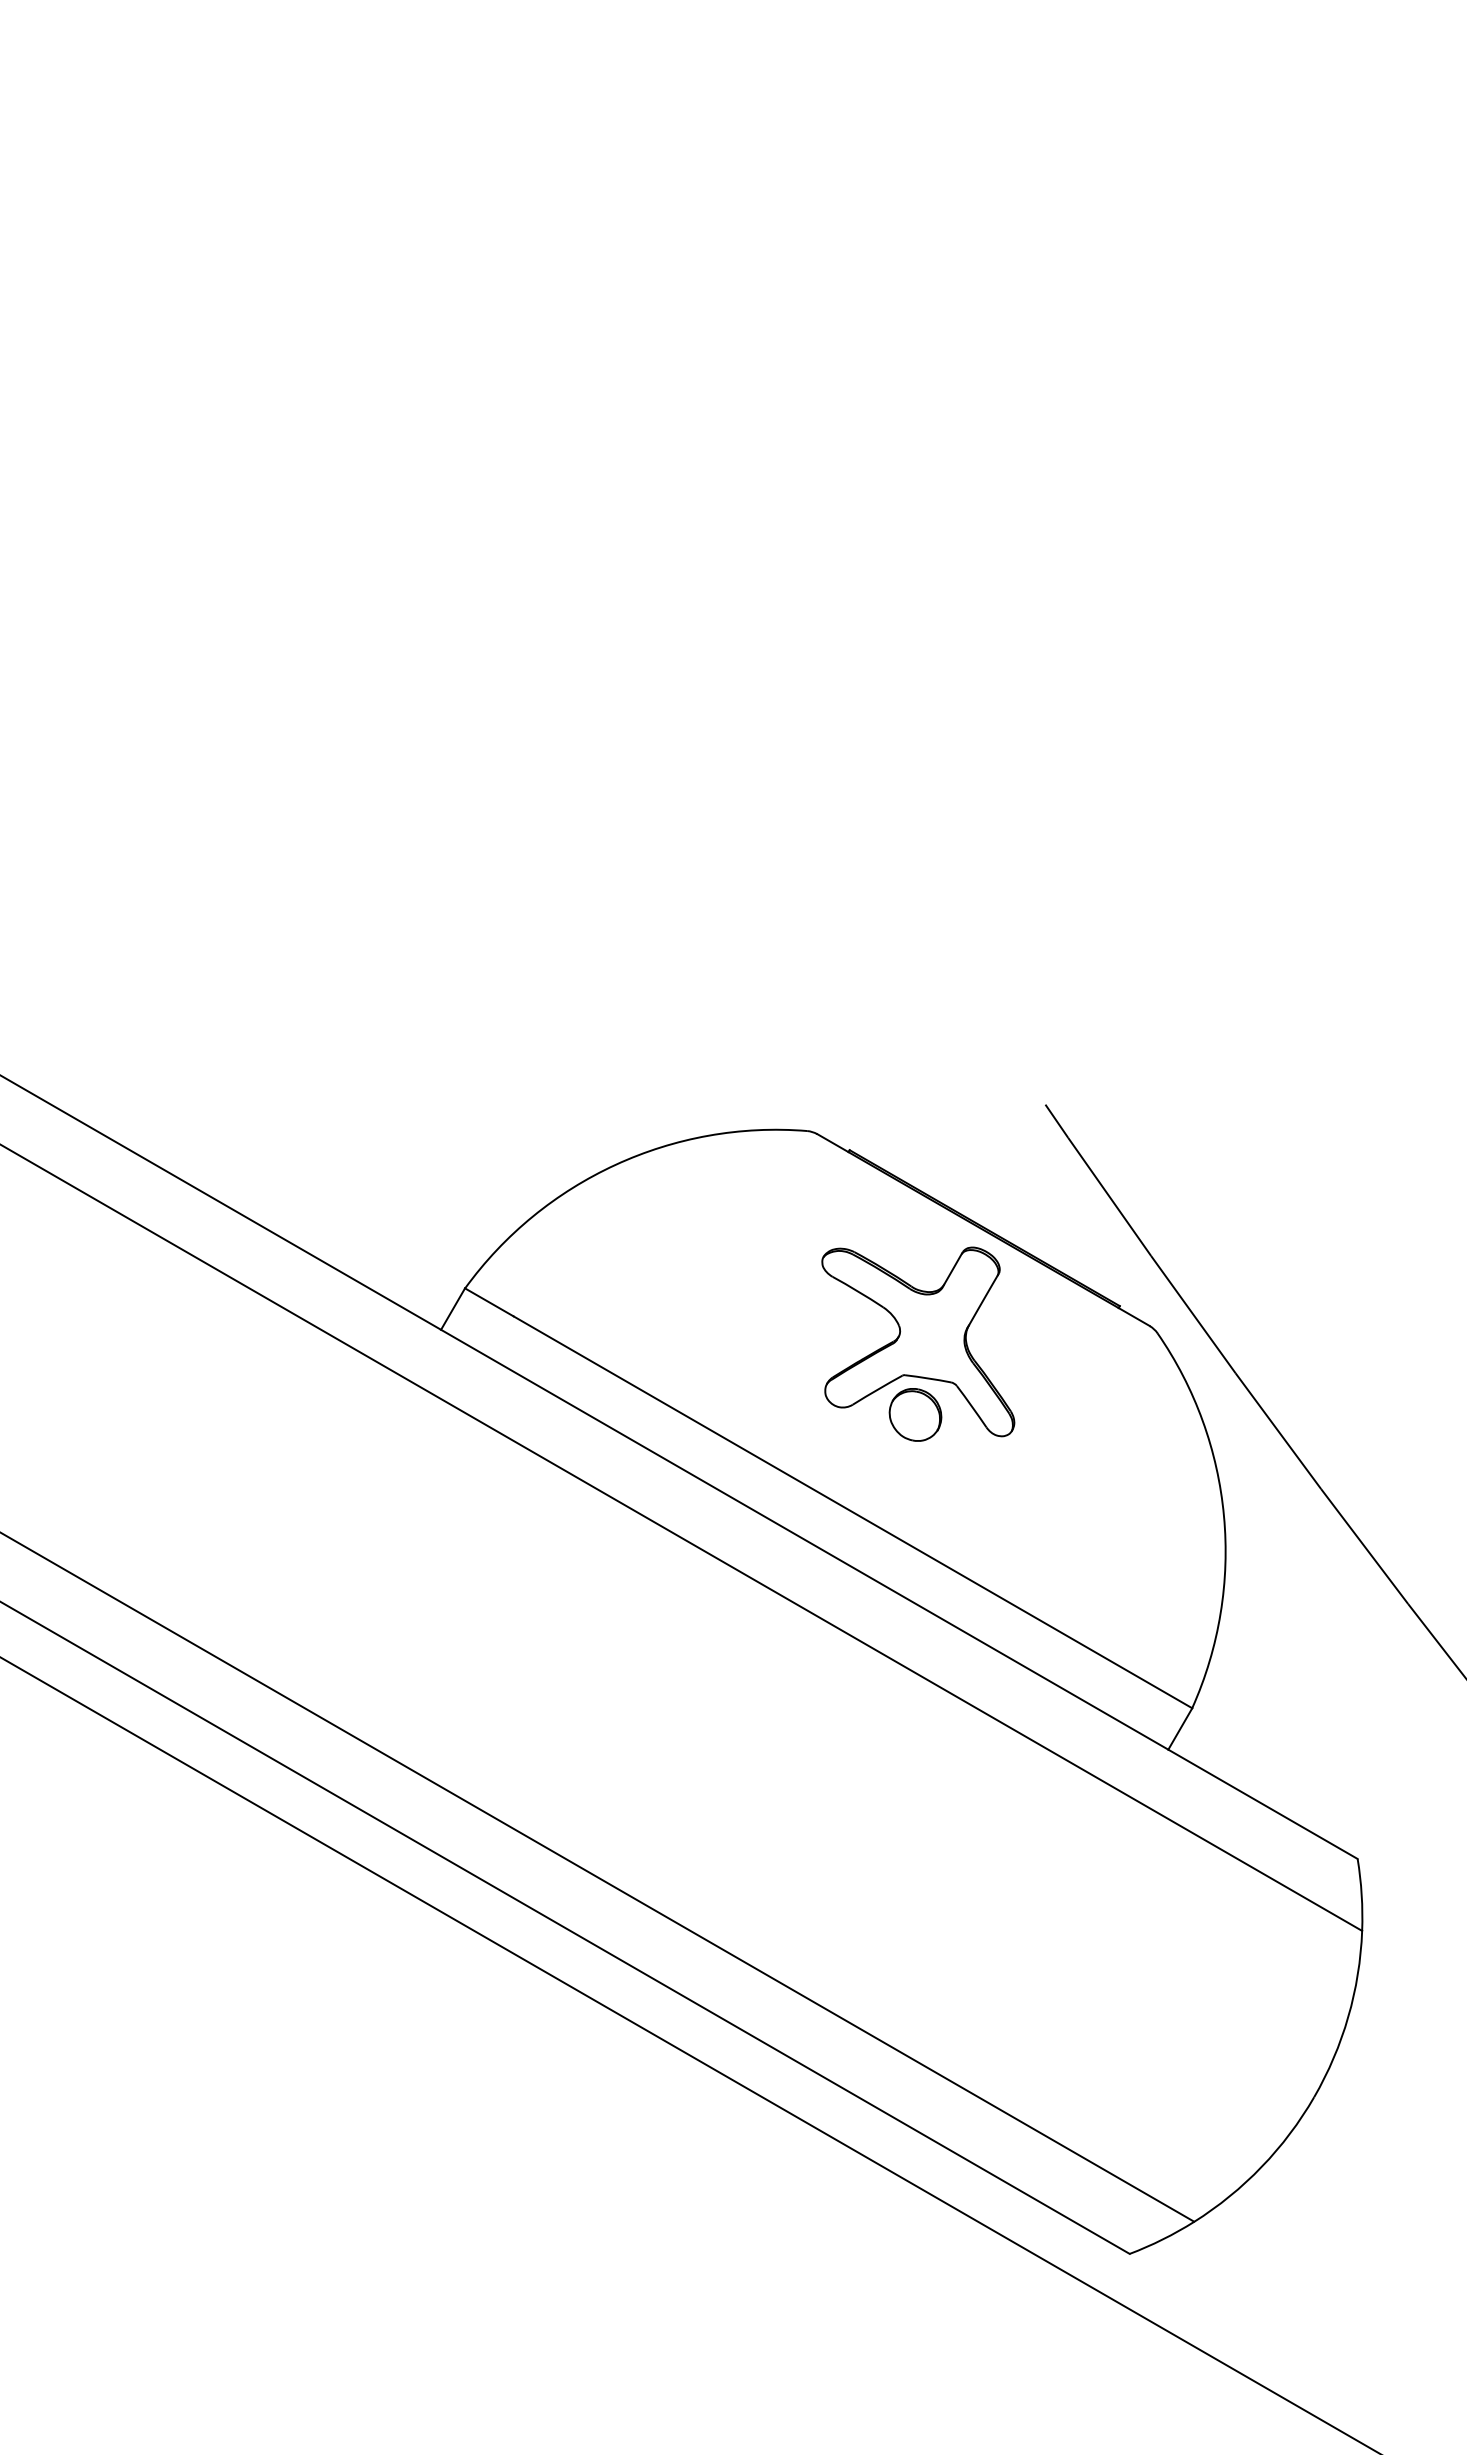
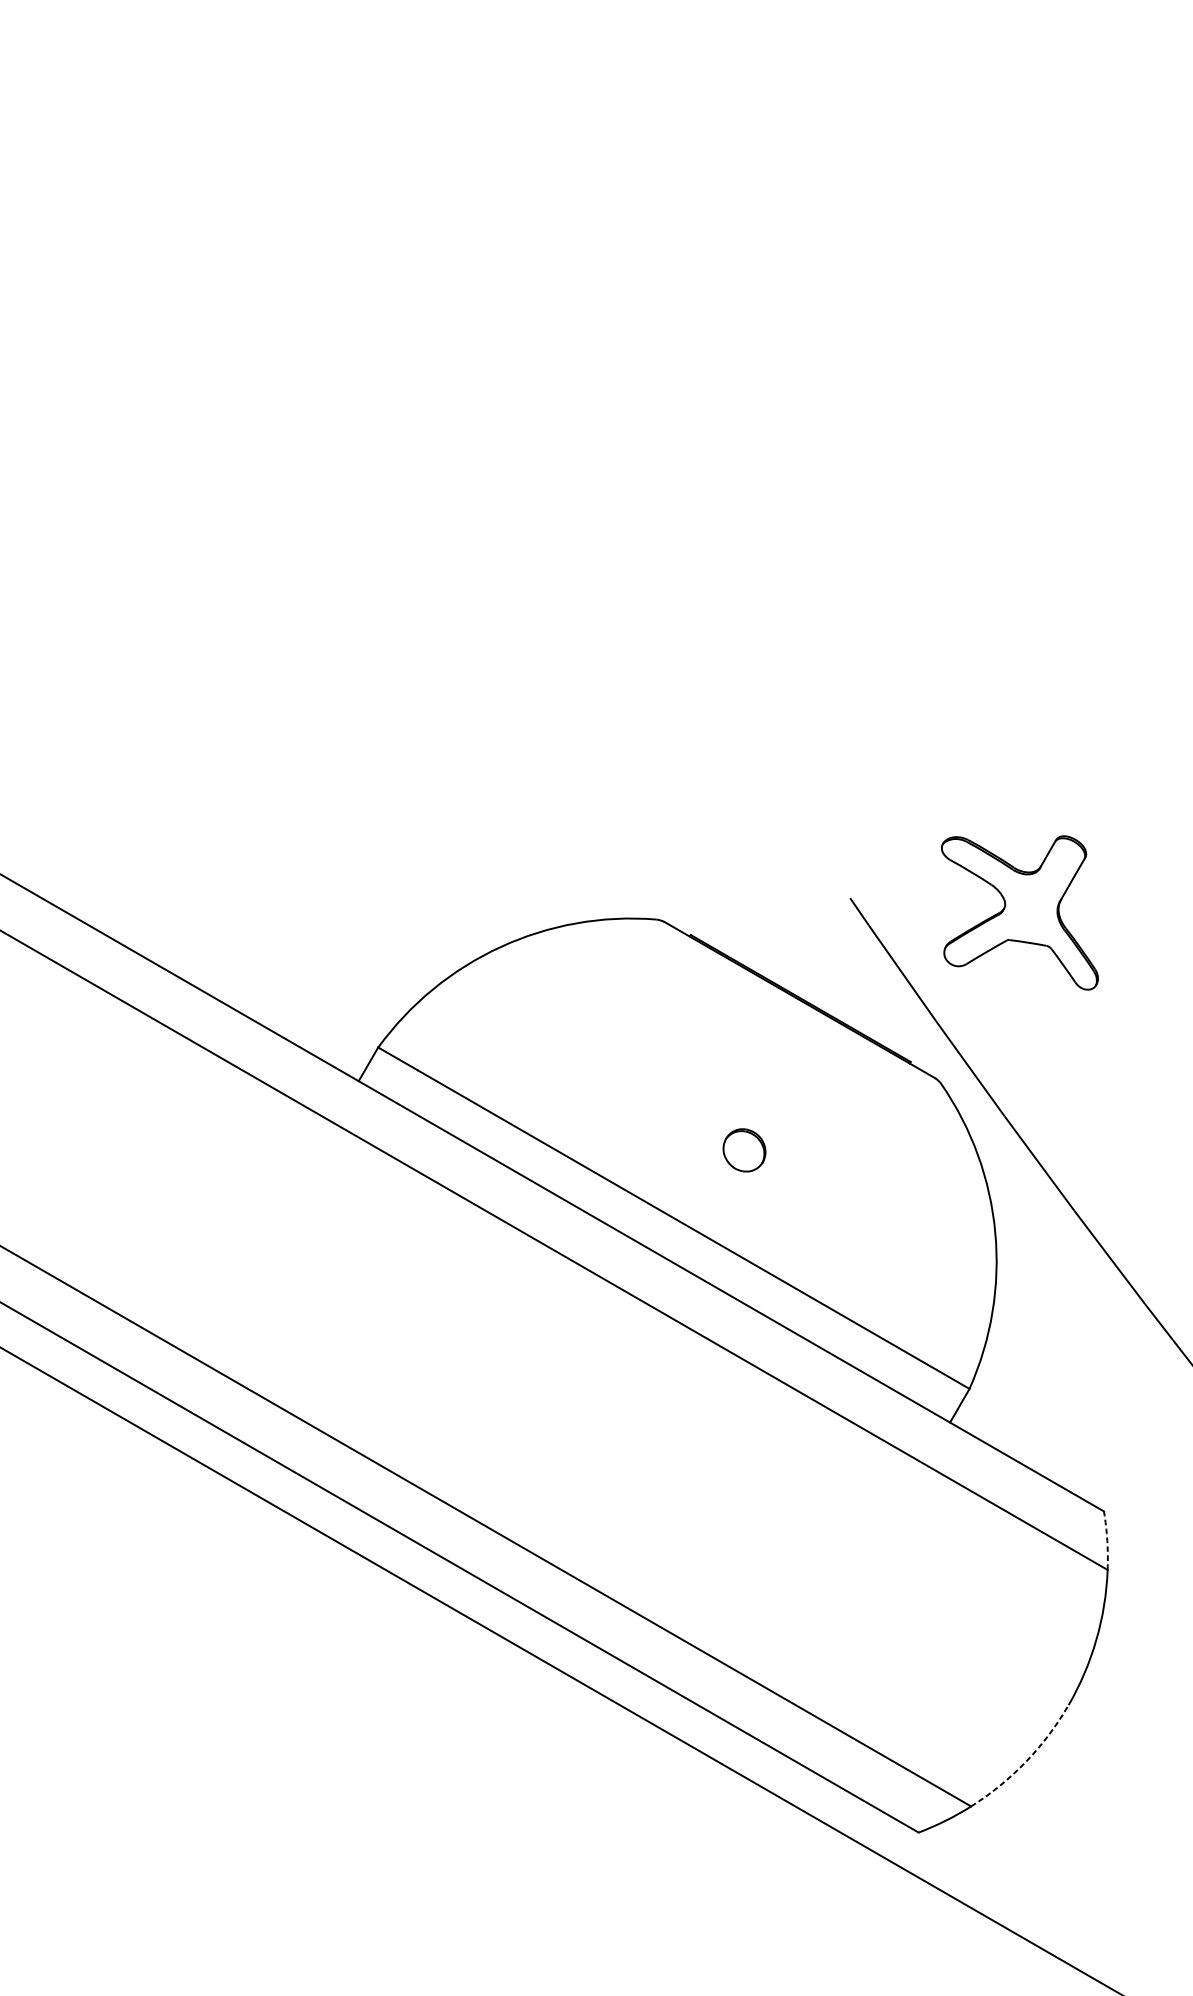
part: (918, 1341) -> (1020, 912), moved
arc: (1361, 1894) -> (1107, 1540), solid -> dashed
arc: (1261, 2166) -> (1025, 1761), solid -> dashed

